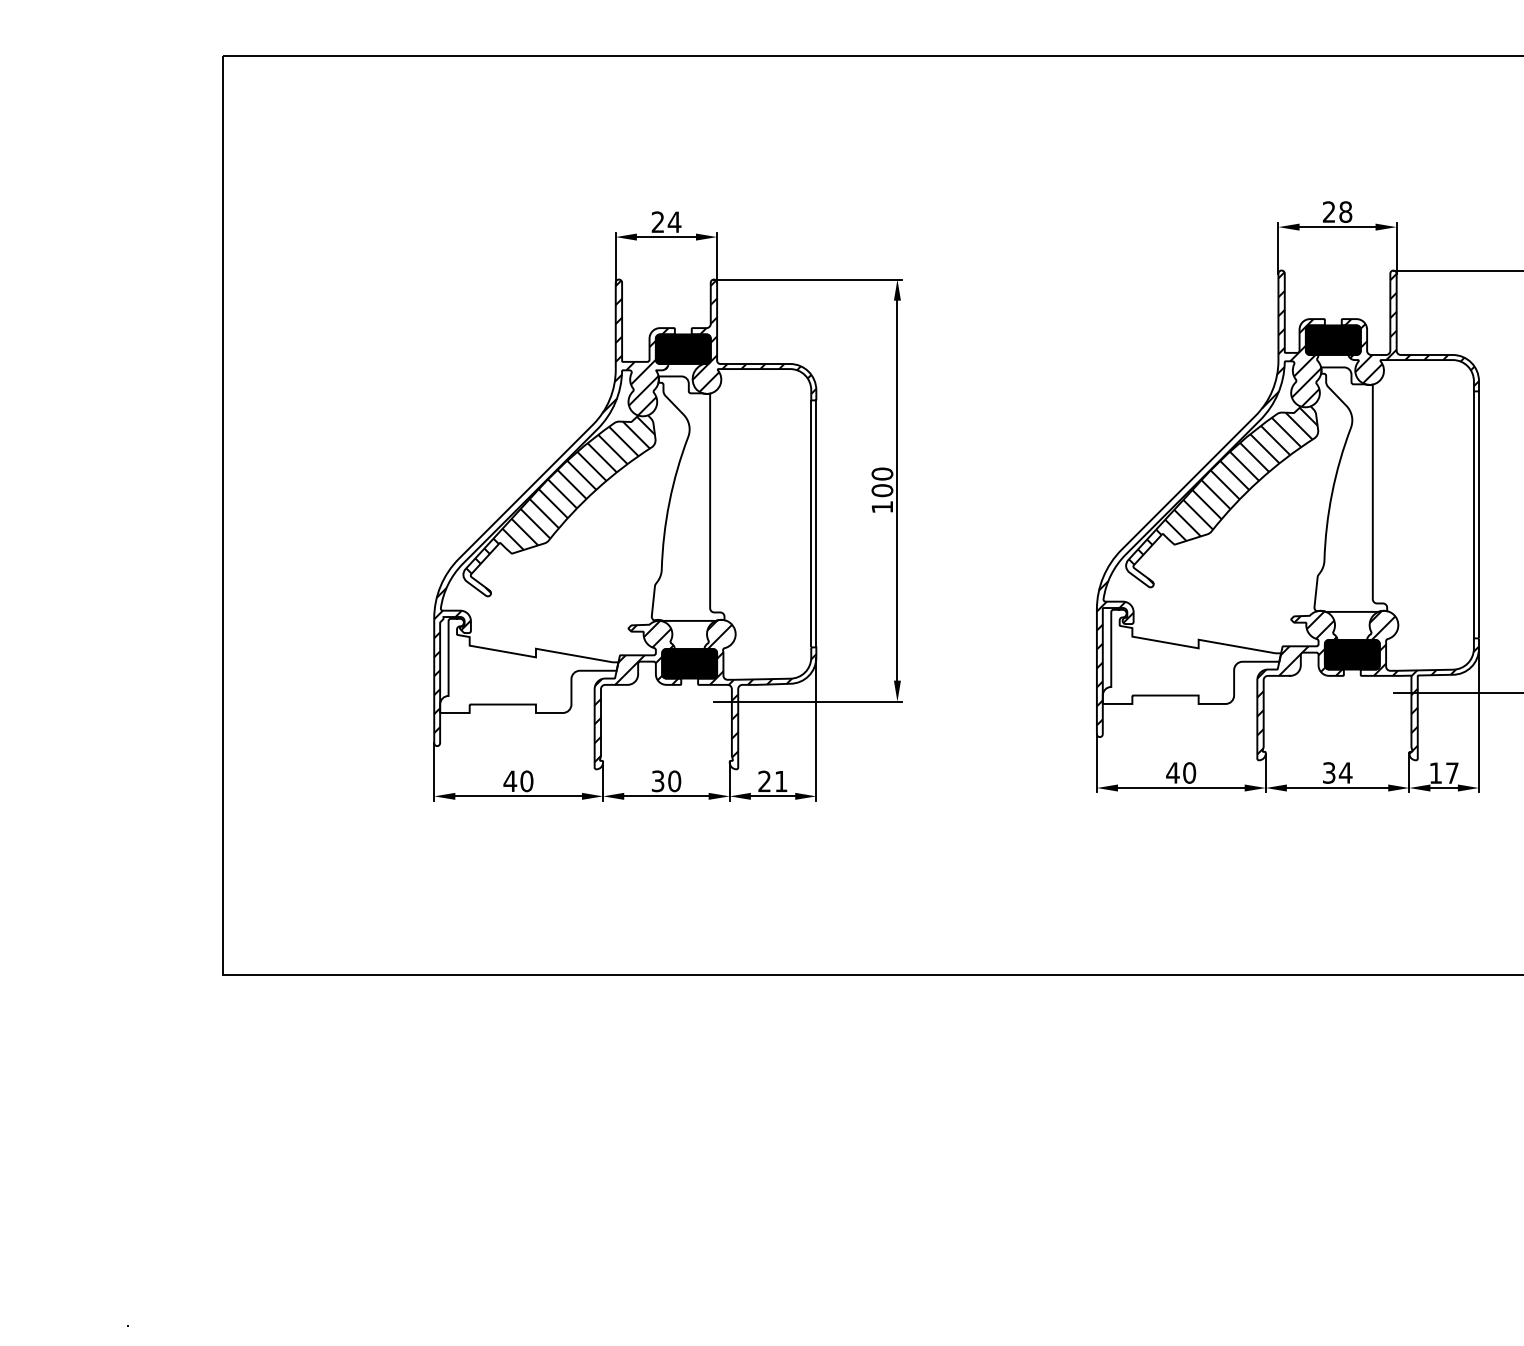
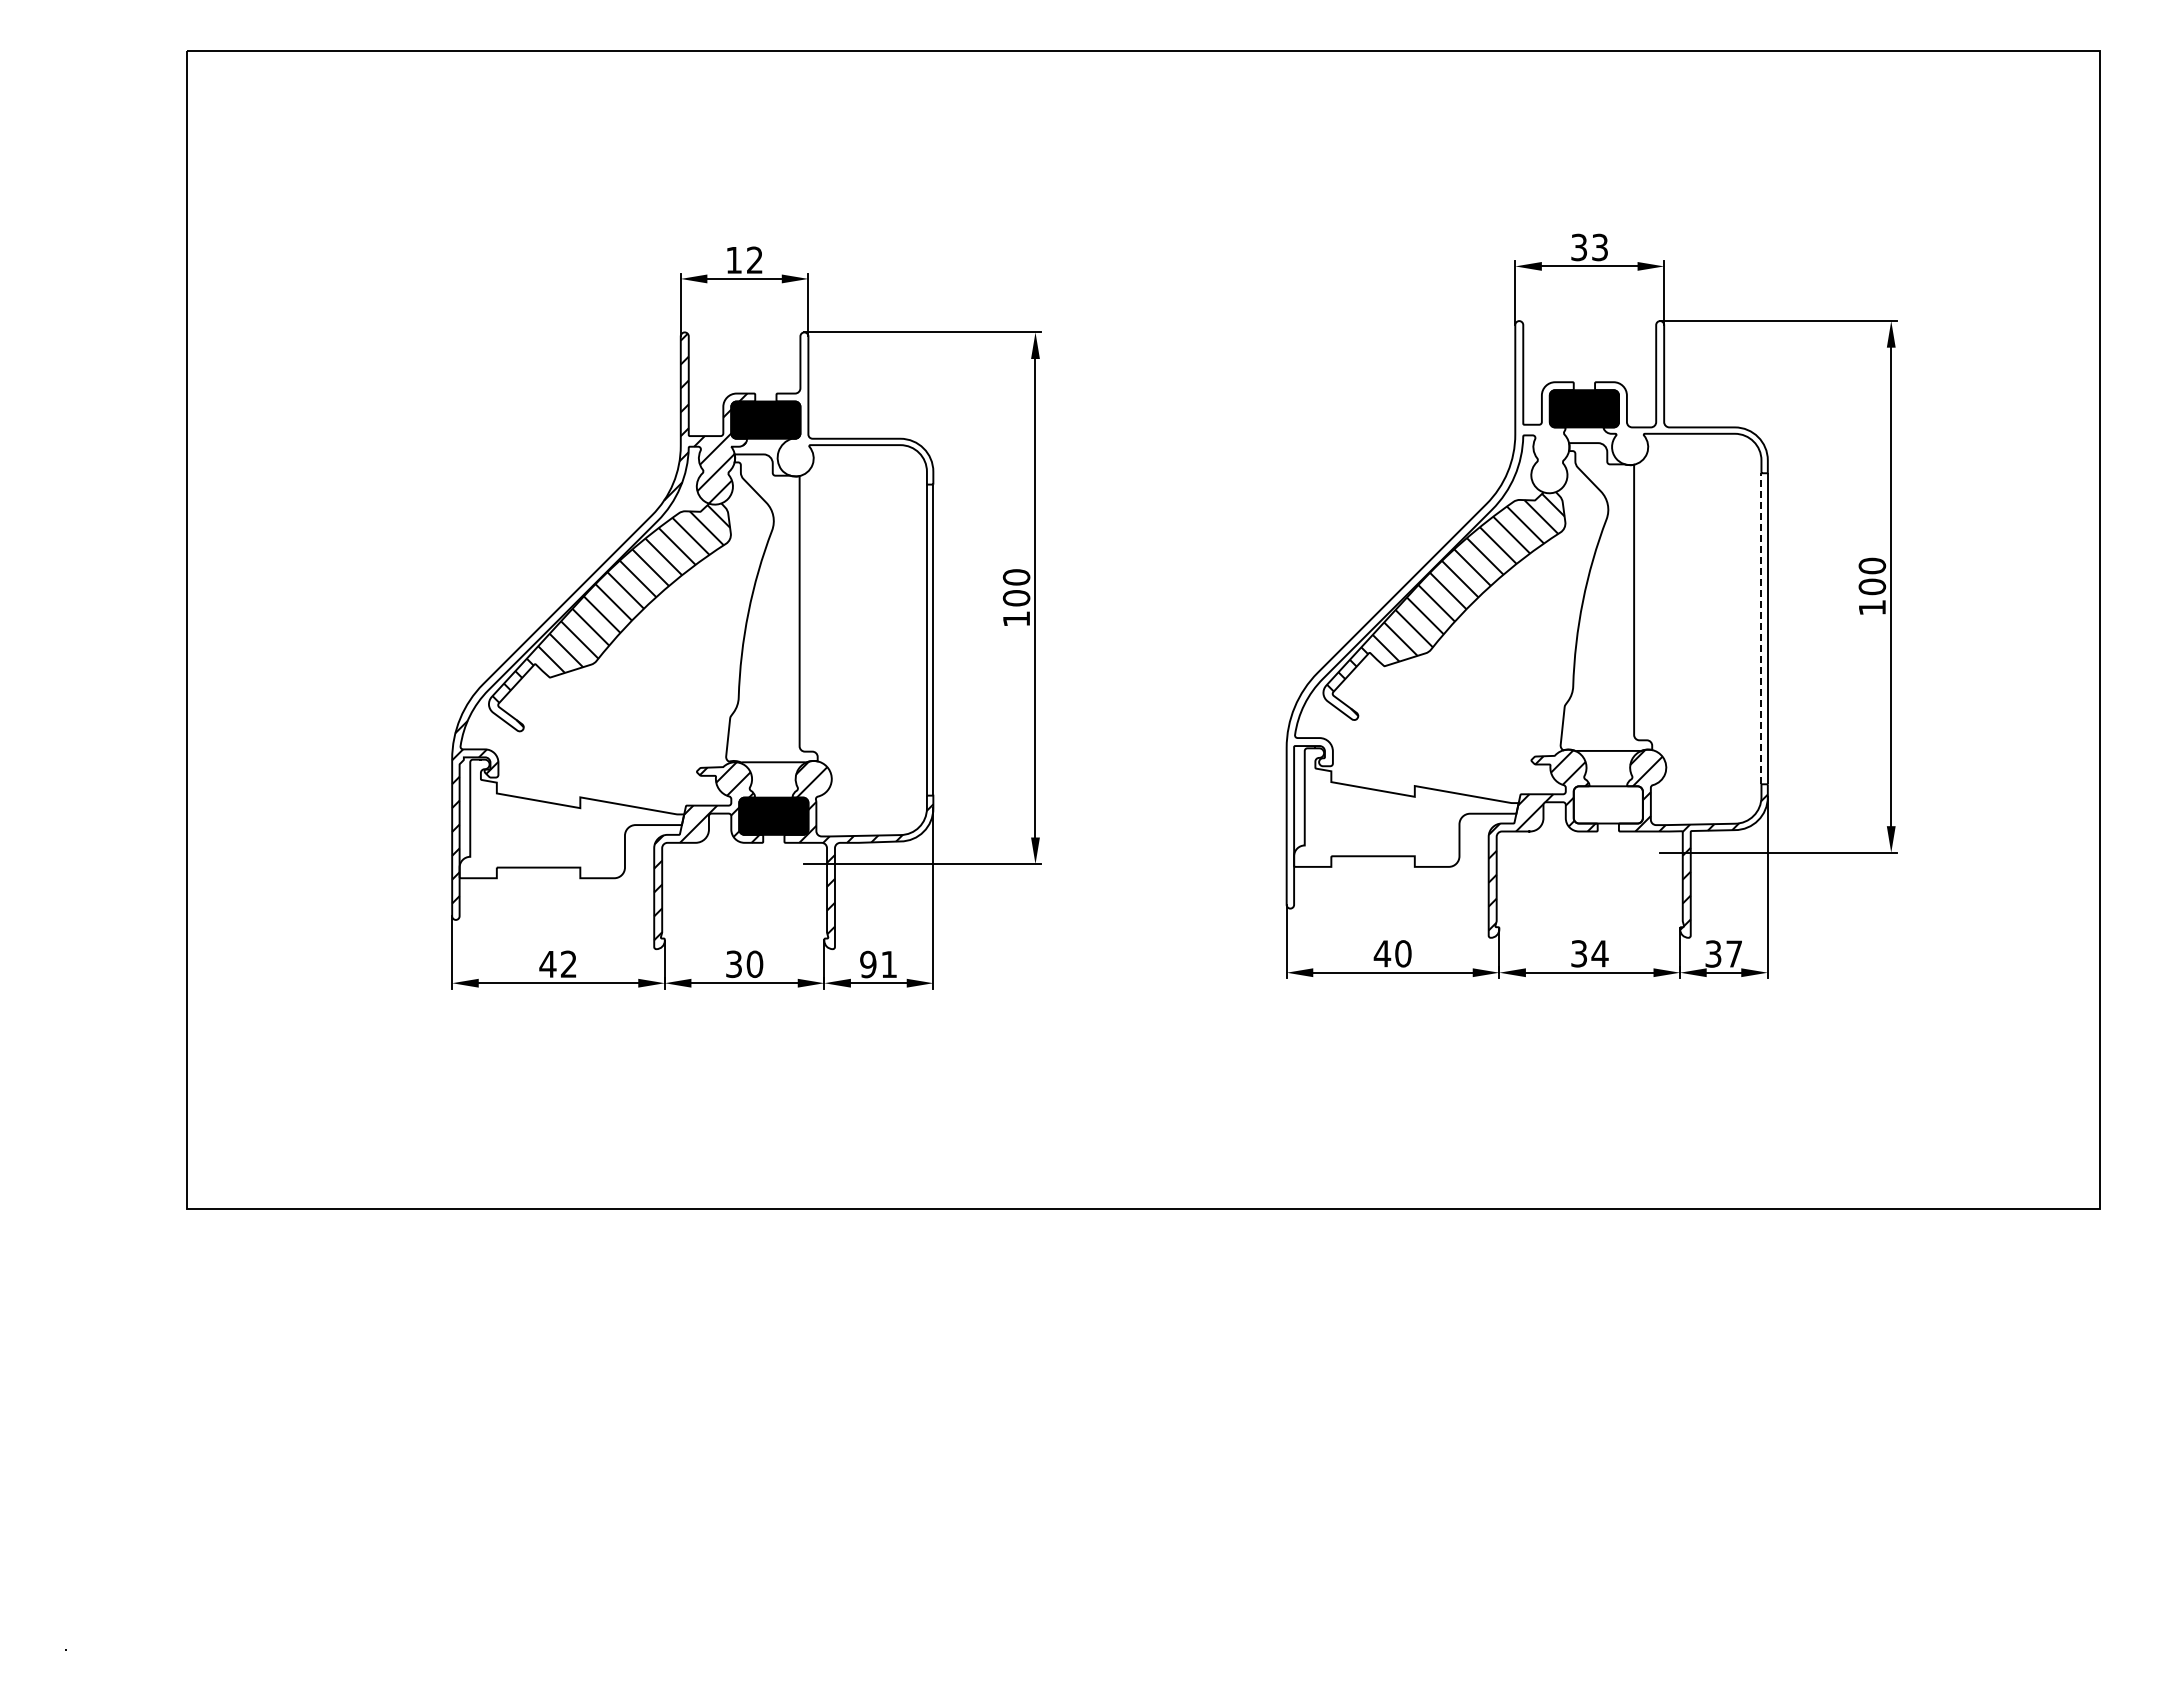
text: (1337, 212) -> (1589, 247), 28 -> 33
text: (666, 221) -> (744, 259), 24 -> 12
hatch: (1412, 329) -> (1683, 395), removed
hatch: (754, 336) -> (855, 404), removed
hatch: (1208, 498) -> (1427, 608), removed
line: (1473, 514) -> (1761, 628), solid -> dashed
fill: (1351, 654) -> (1607, 804), removed
text: (1435, 772) -> (1713, 953), 17 -> 37
text: (526, 780) -> (568, 963), 40 -> 42
text: (764, 781) -> (868, 964), 21 -> 91

